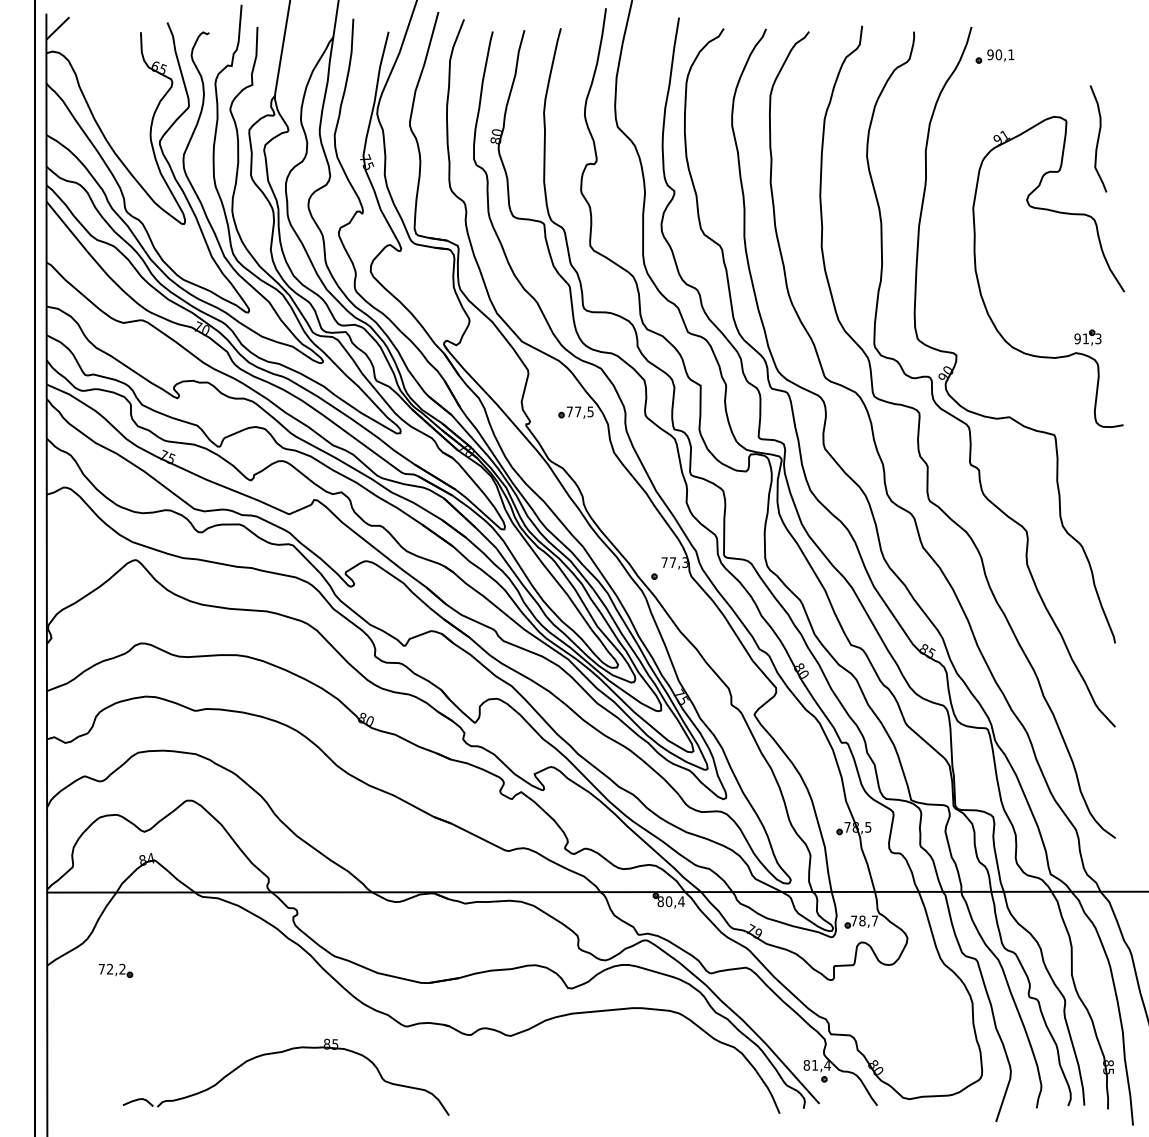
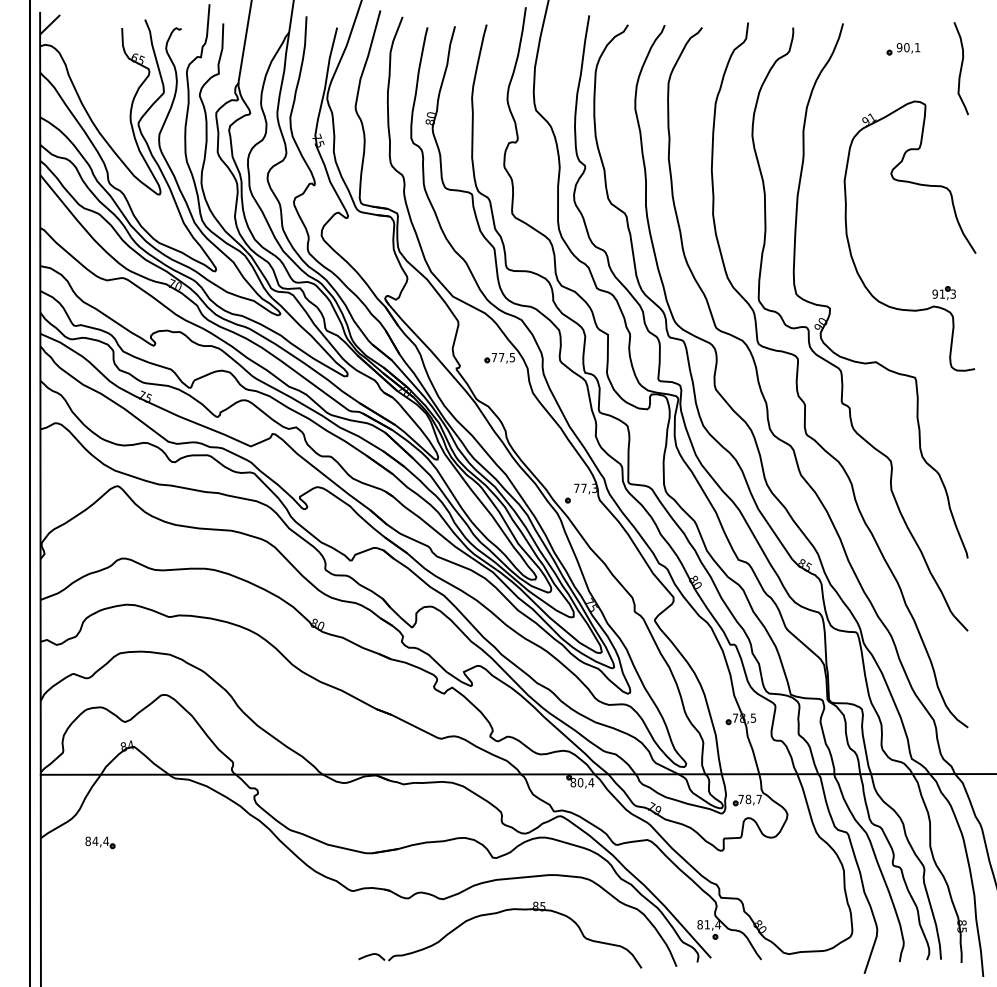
part: (995, 56) -> (903, 49), moved
curve: (1097, 138) -> (960, 68), moved
text: (112, 968) -> (97, 840), 72,2 -> 84,4
part: (280, 1053) -> (495, 914), moved

